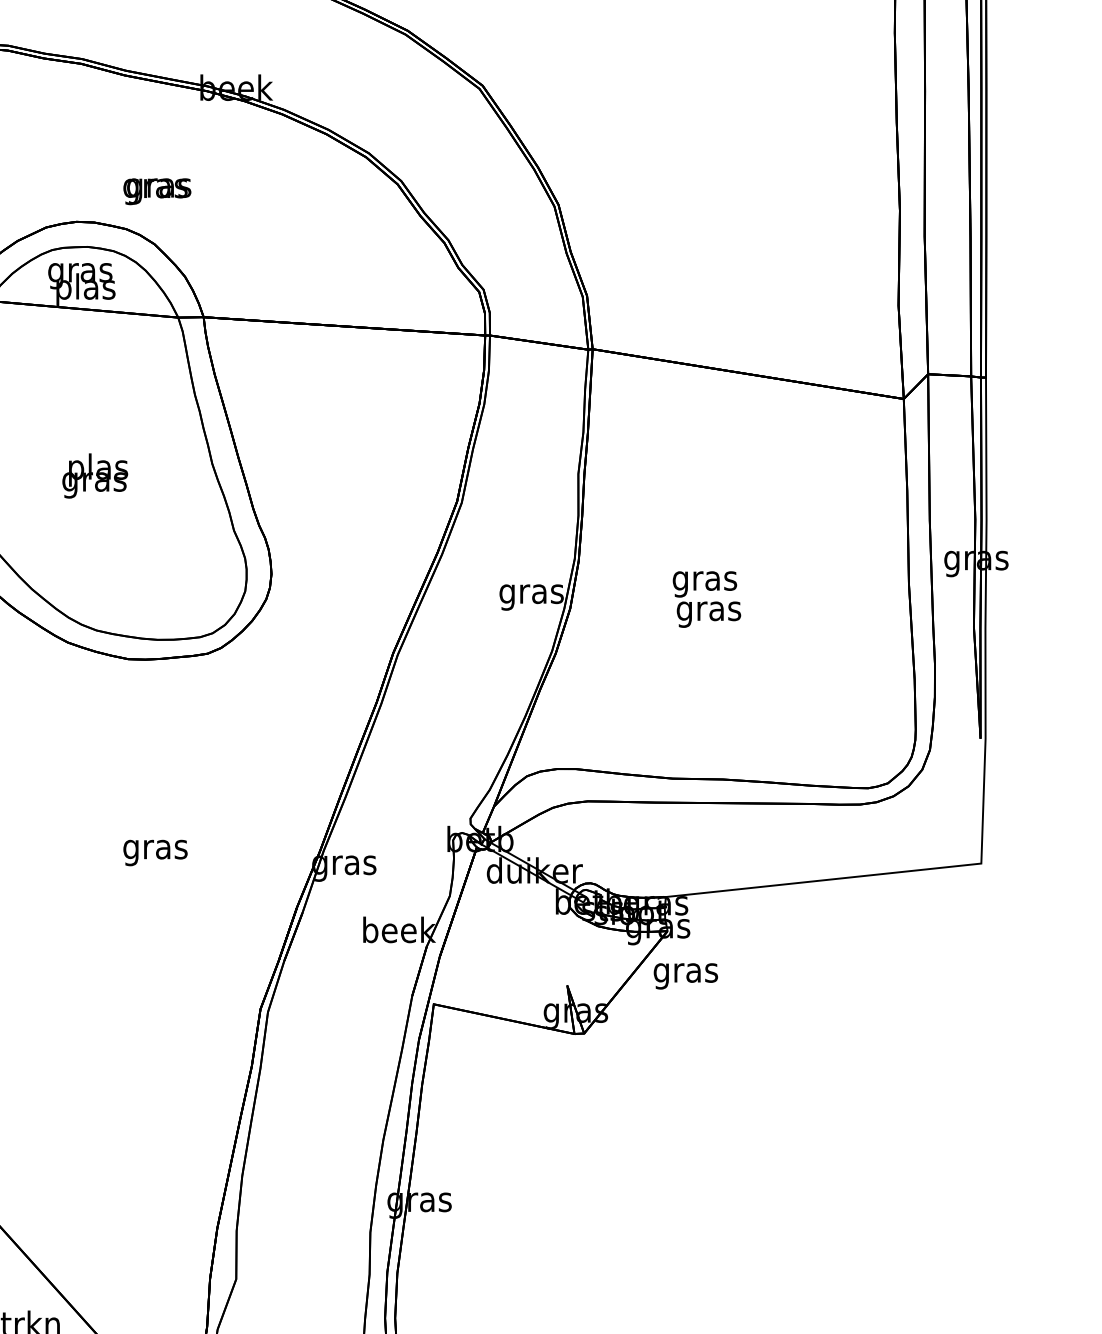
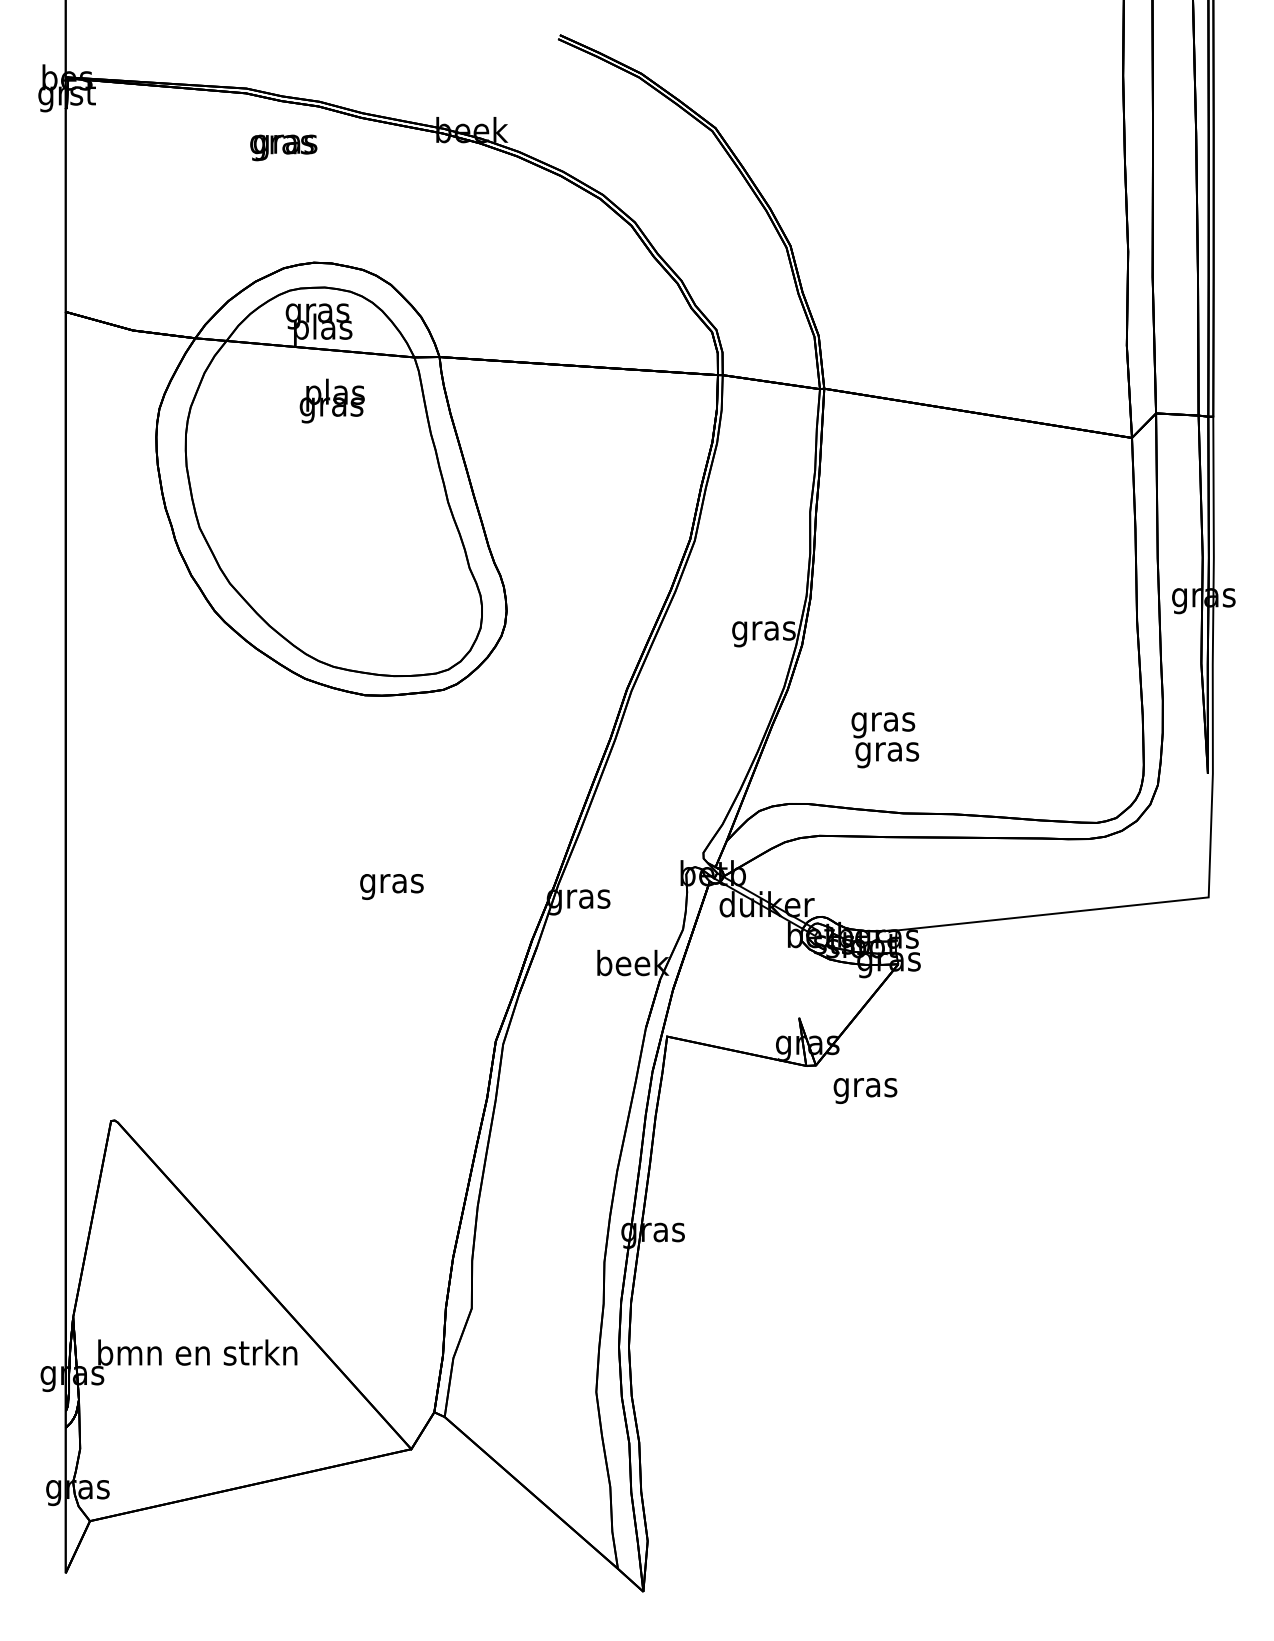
text: (157, 191) -> (283, 147), moved
text: (94, 475) -> (331, 400), moved
text: (707, 599) -> (885, 740), moved
text: (685, 975) -> (865, 1090), moved

